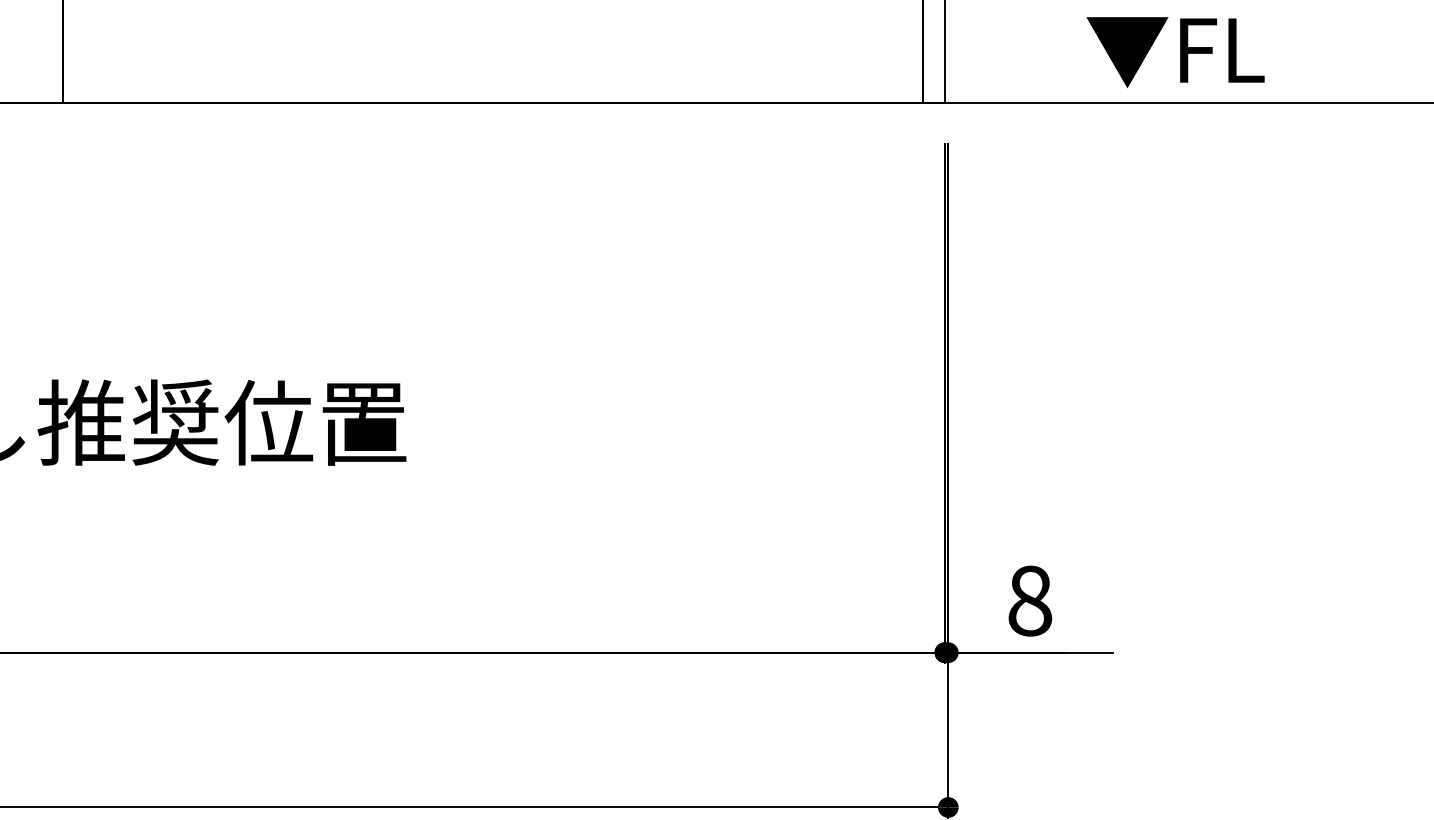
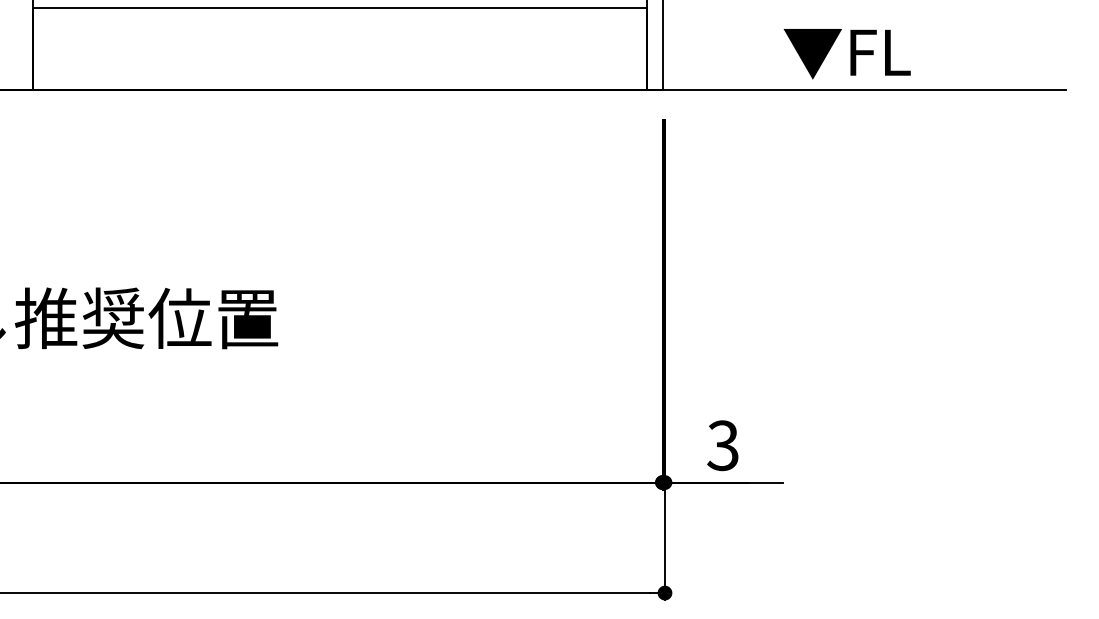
text: (1174, 52) -> (846, 54), moved
text: (1028, 600) -> (722, 445), 8 -> 3

